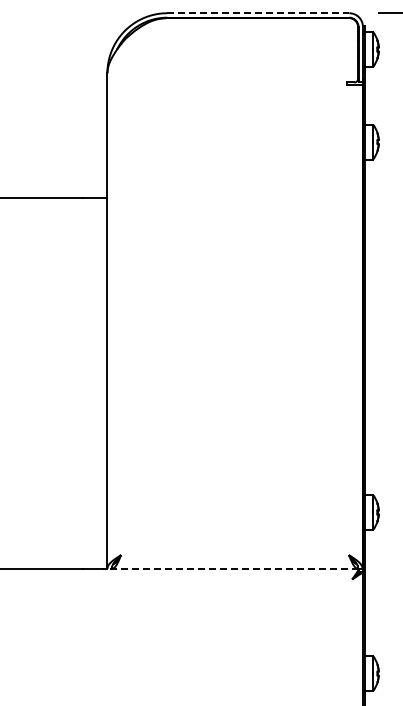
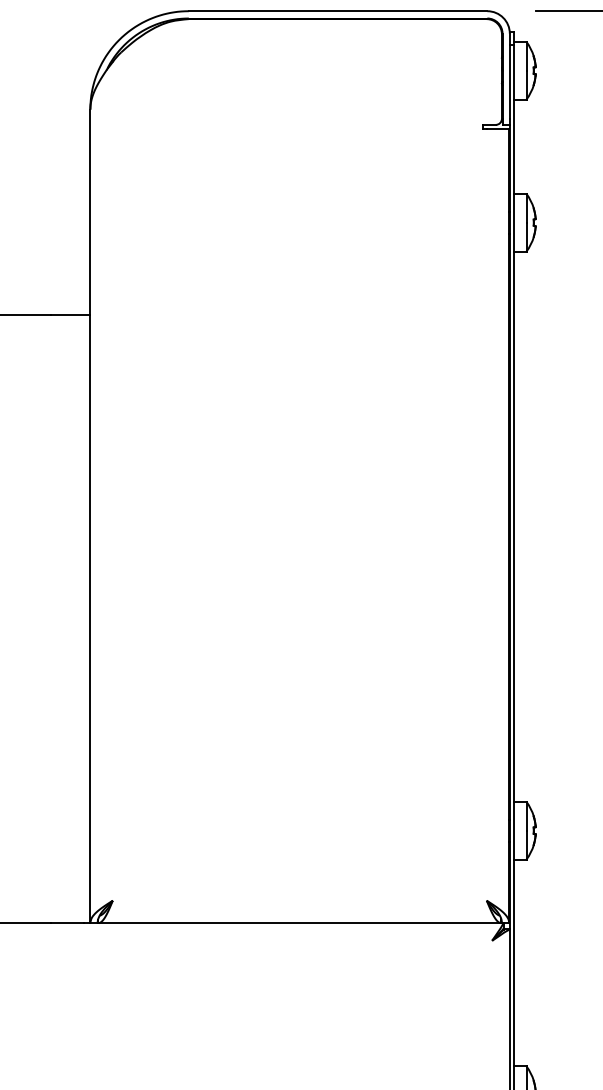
line: (258, 13) -> (338, 11), dashed -> solid
line: (231, 568) -> (293, 922), dashed -> solid

